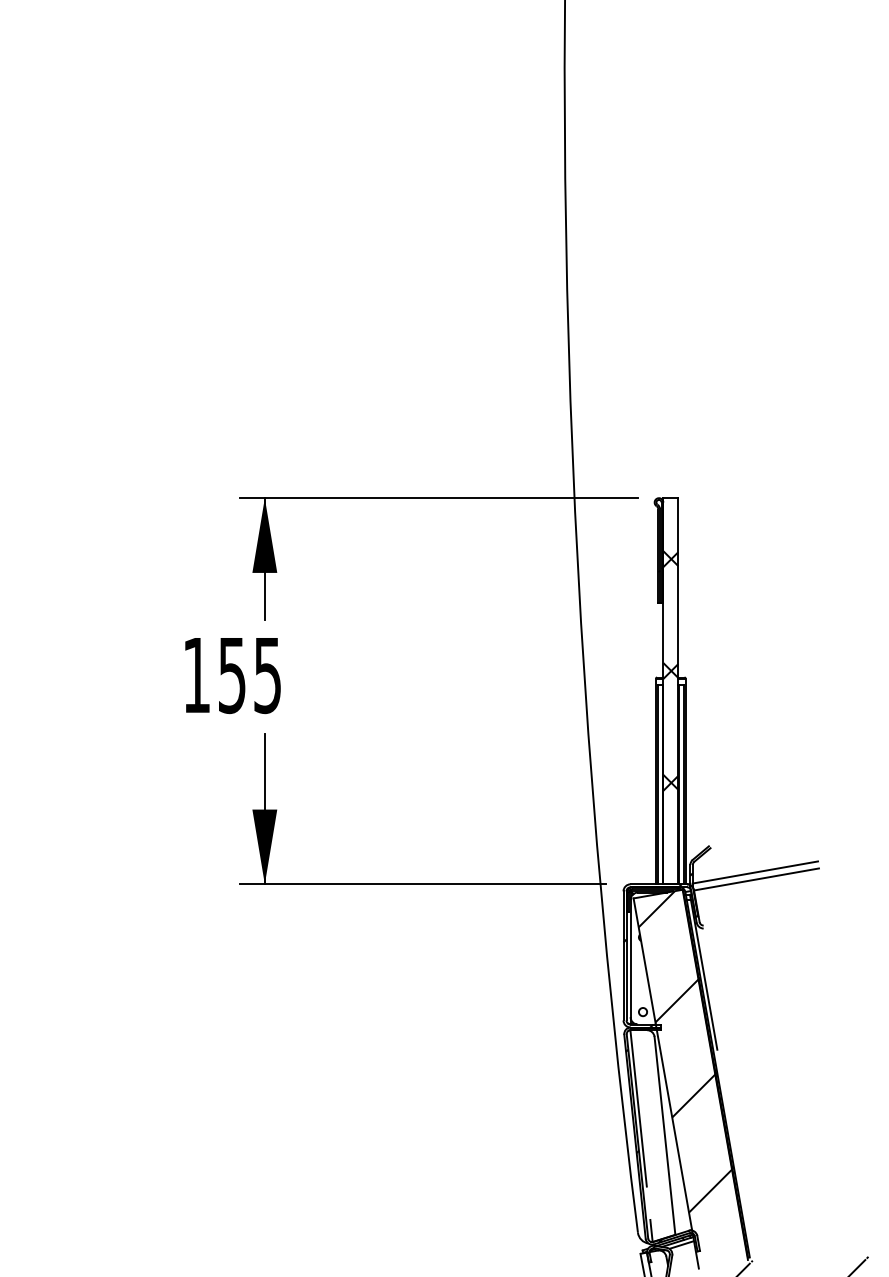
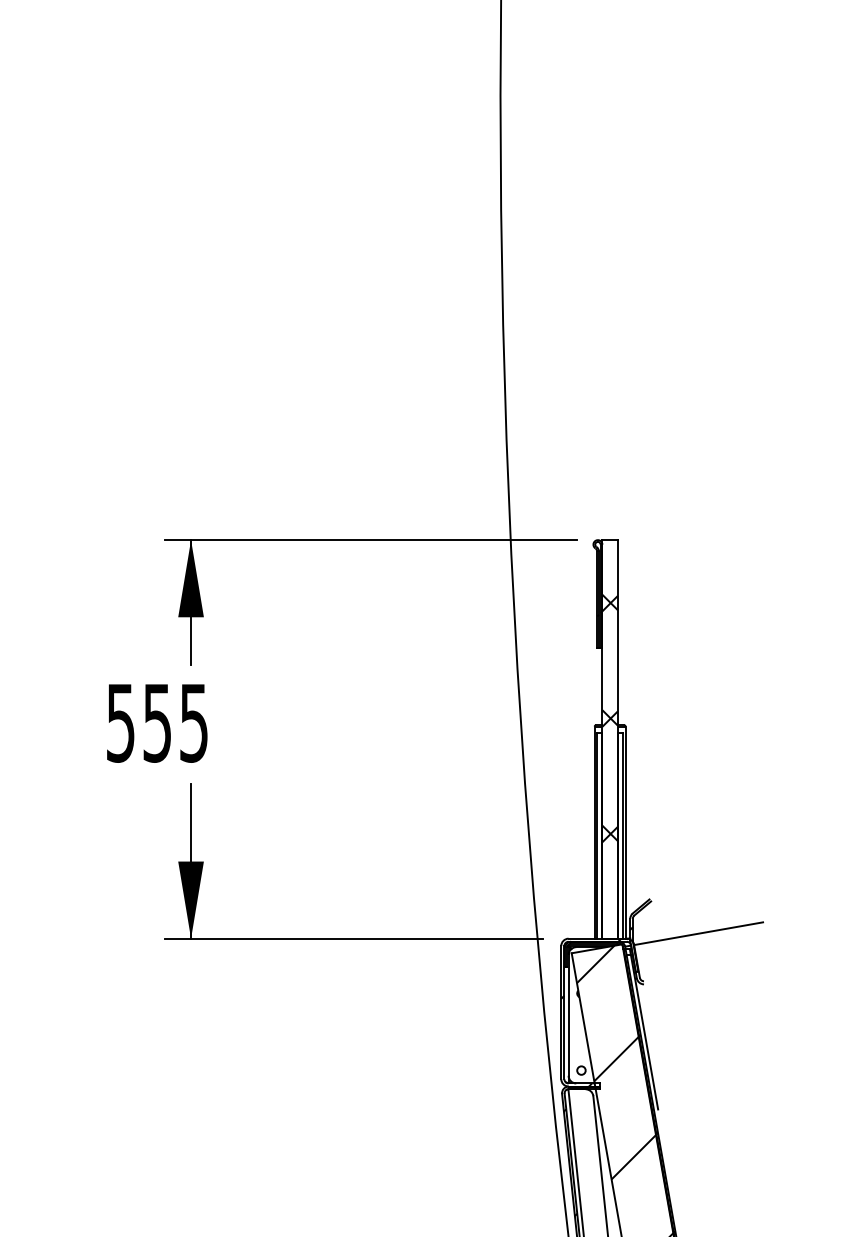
text: (196, 676) -> (120, 724), 155 -> 555
line: (755, 872) -> (697, 926), removed

